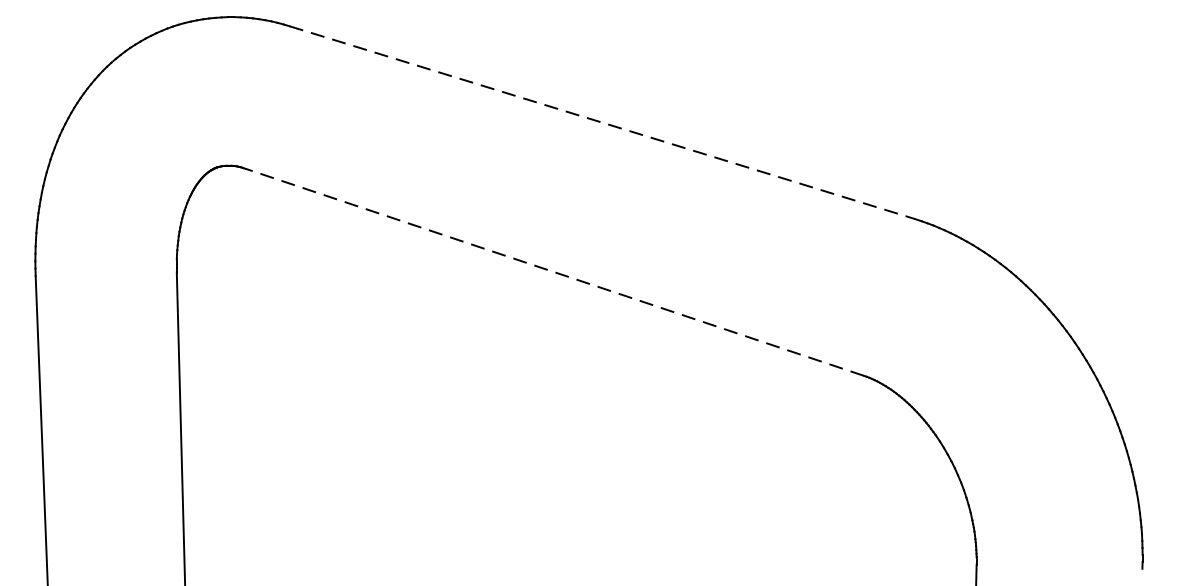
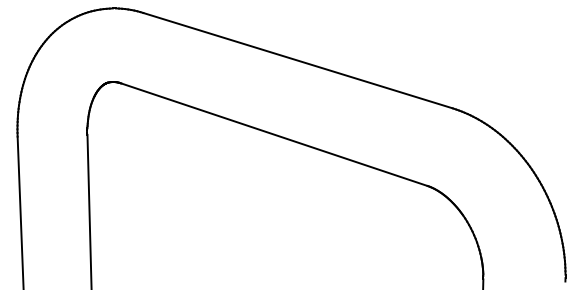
line: (603, 122) -> (298, 60), dashed -> solid
line: (554, 271) -> (274, 134), dashed -> solid

